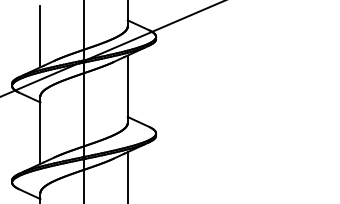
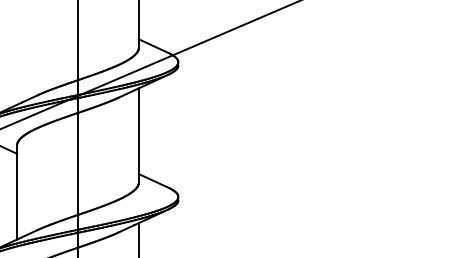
line: (40, 36) -> (17, 61), removed

